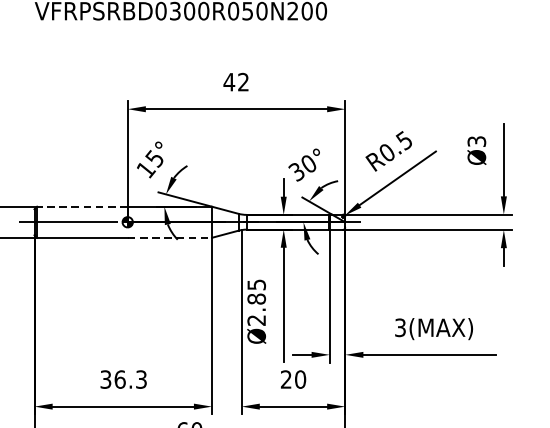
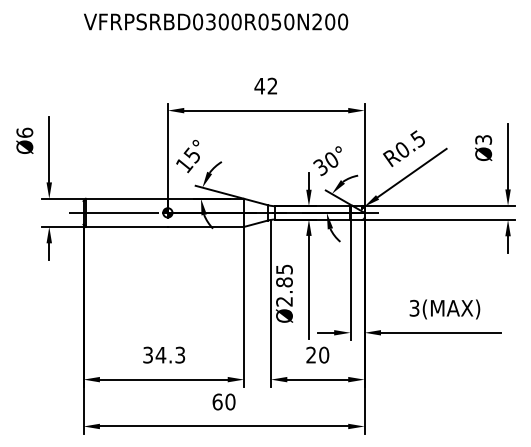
line: (82, 206) -> (126, 198), dashed -> solid
line: (170, 237) -> (206, 226), dashed -> solid
text: (119, 378) -> (160, 354), 36.3 -> 34.3

